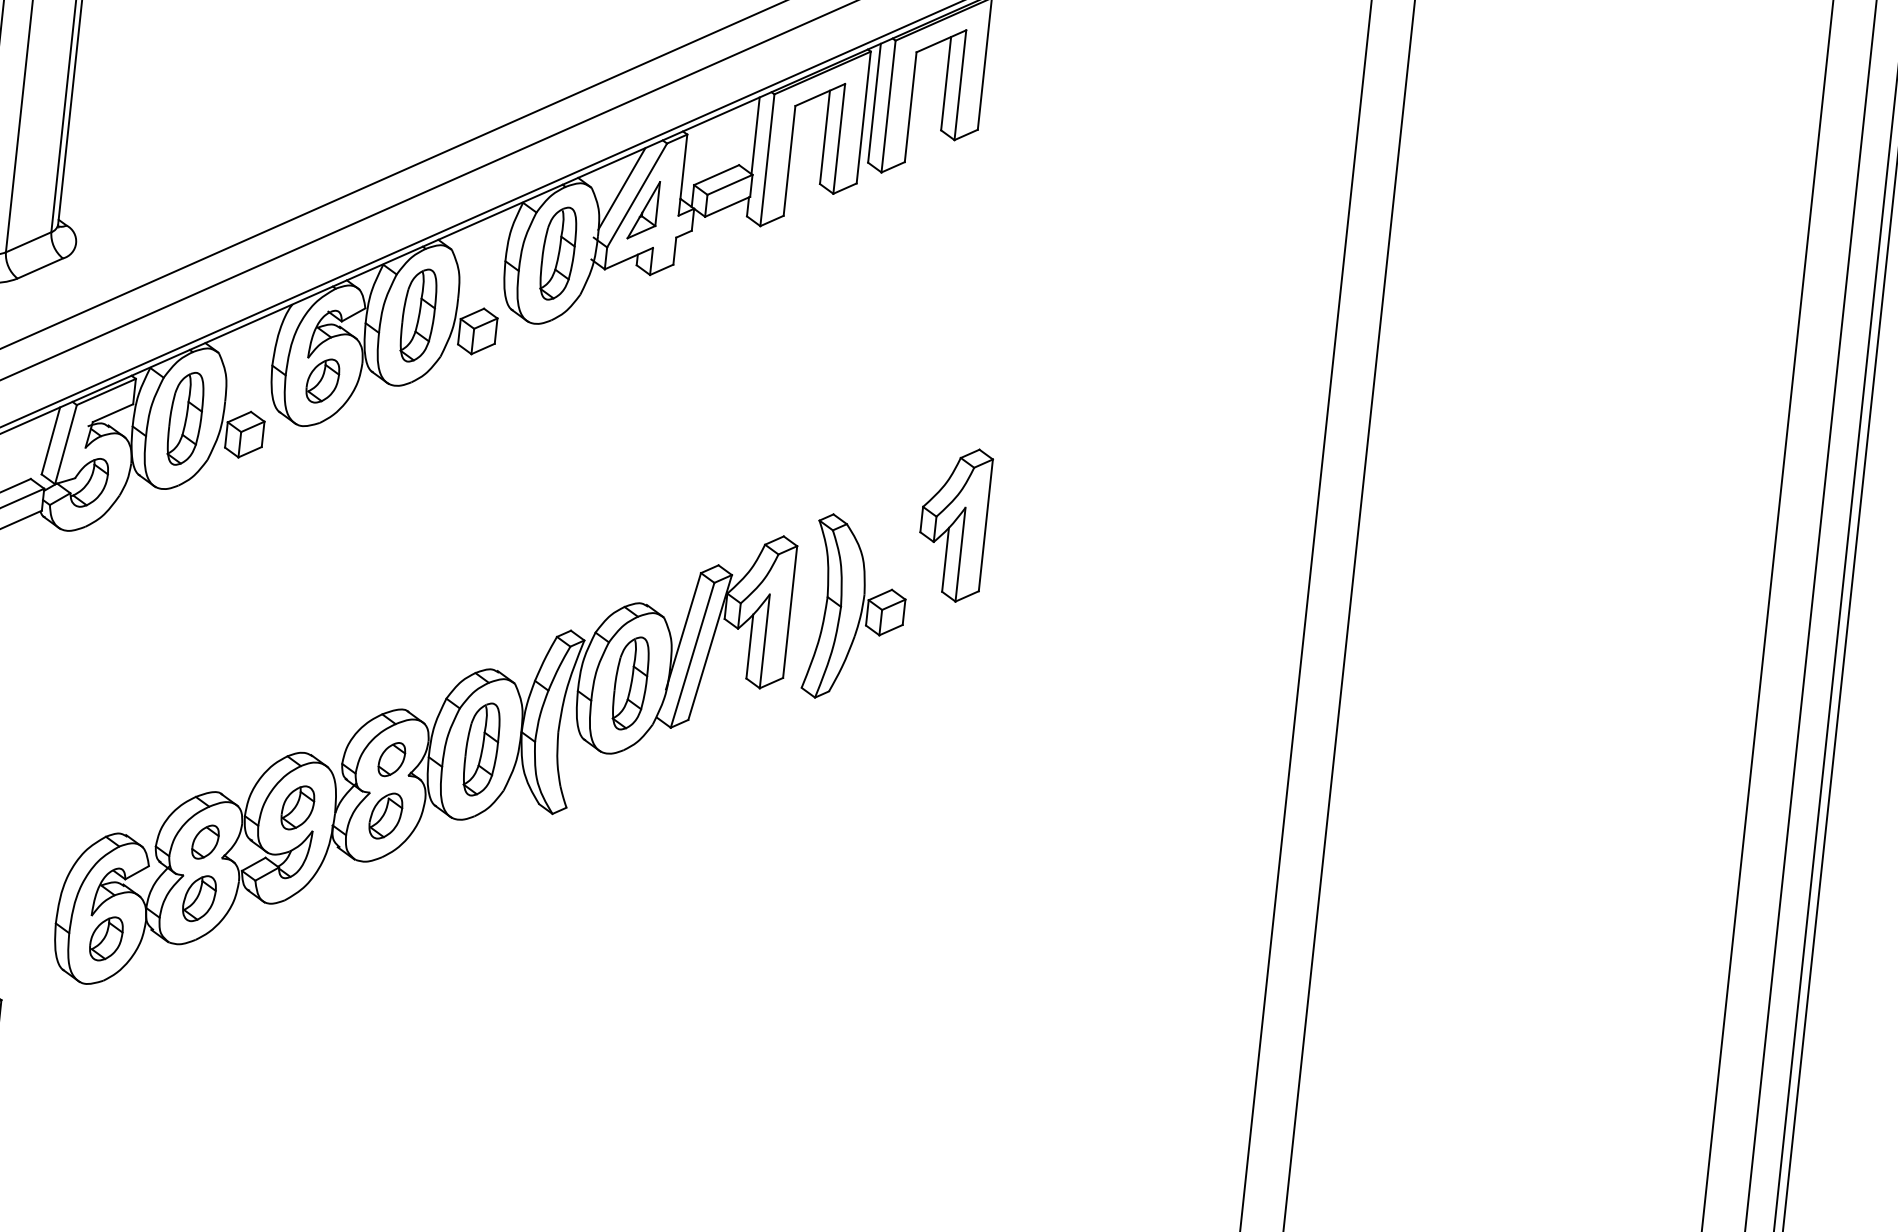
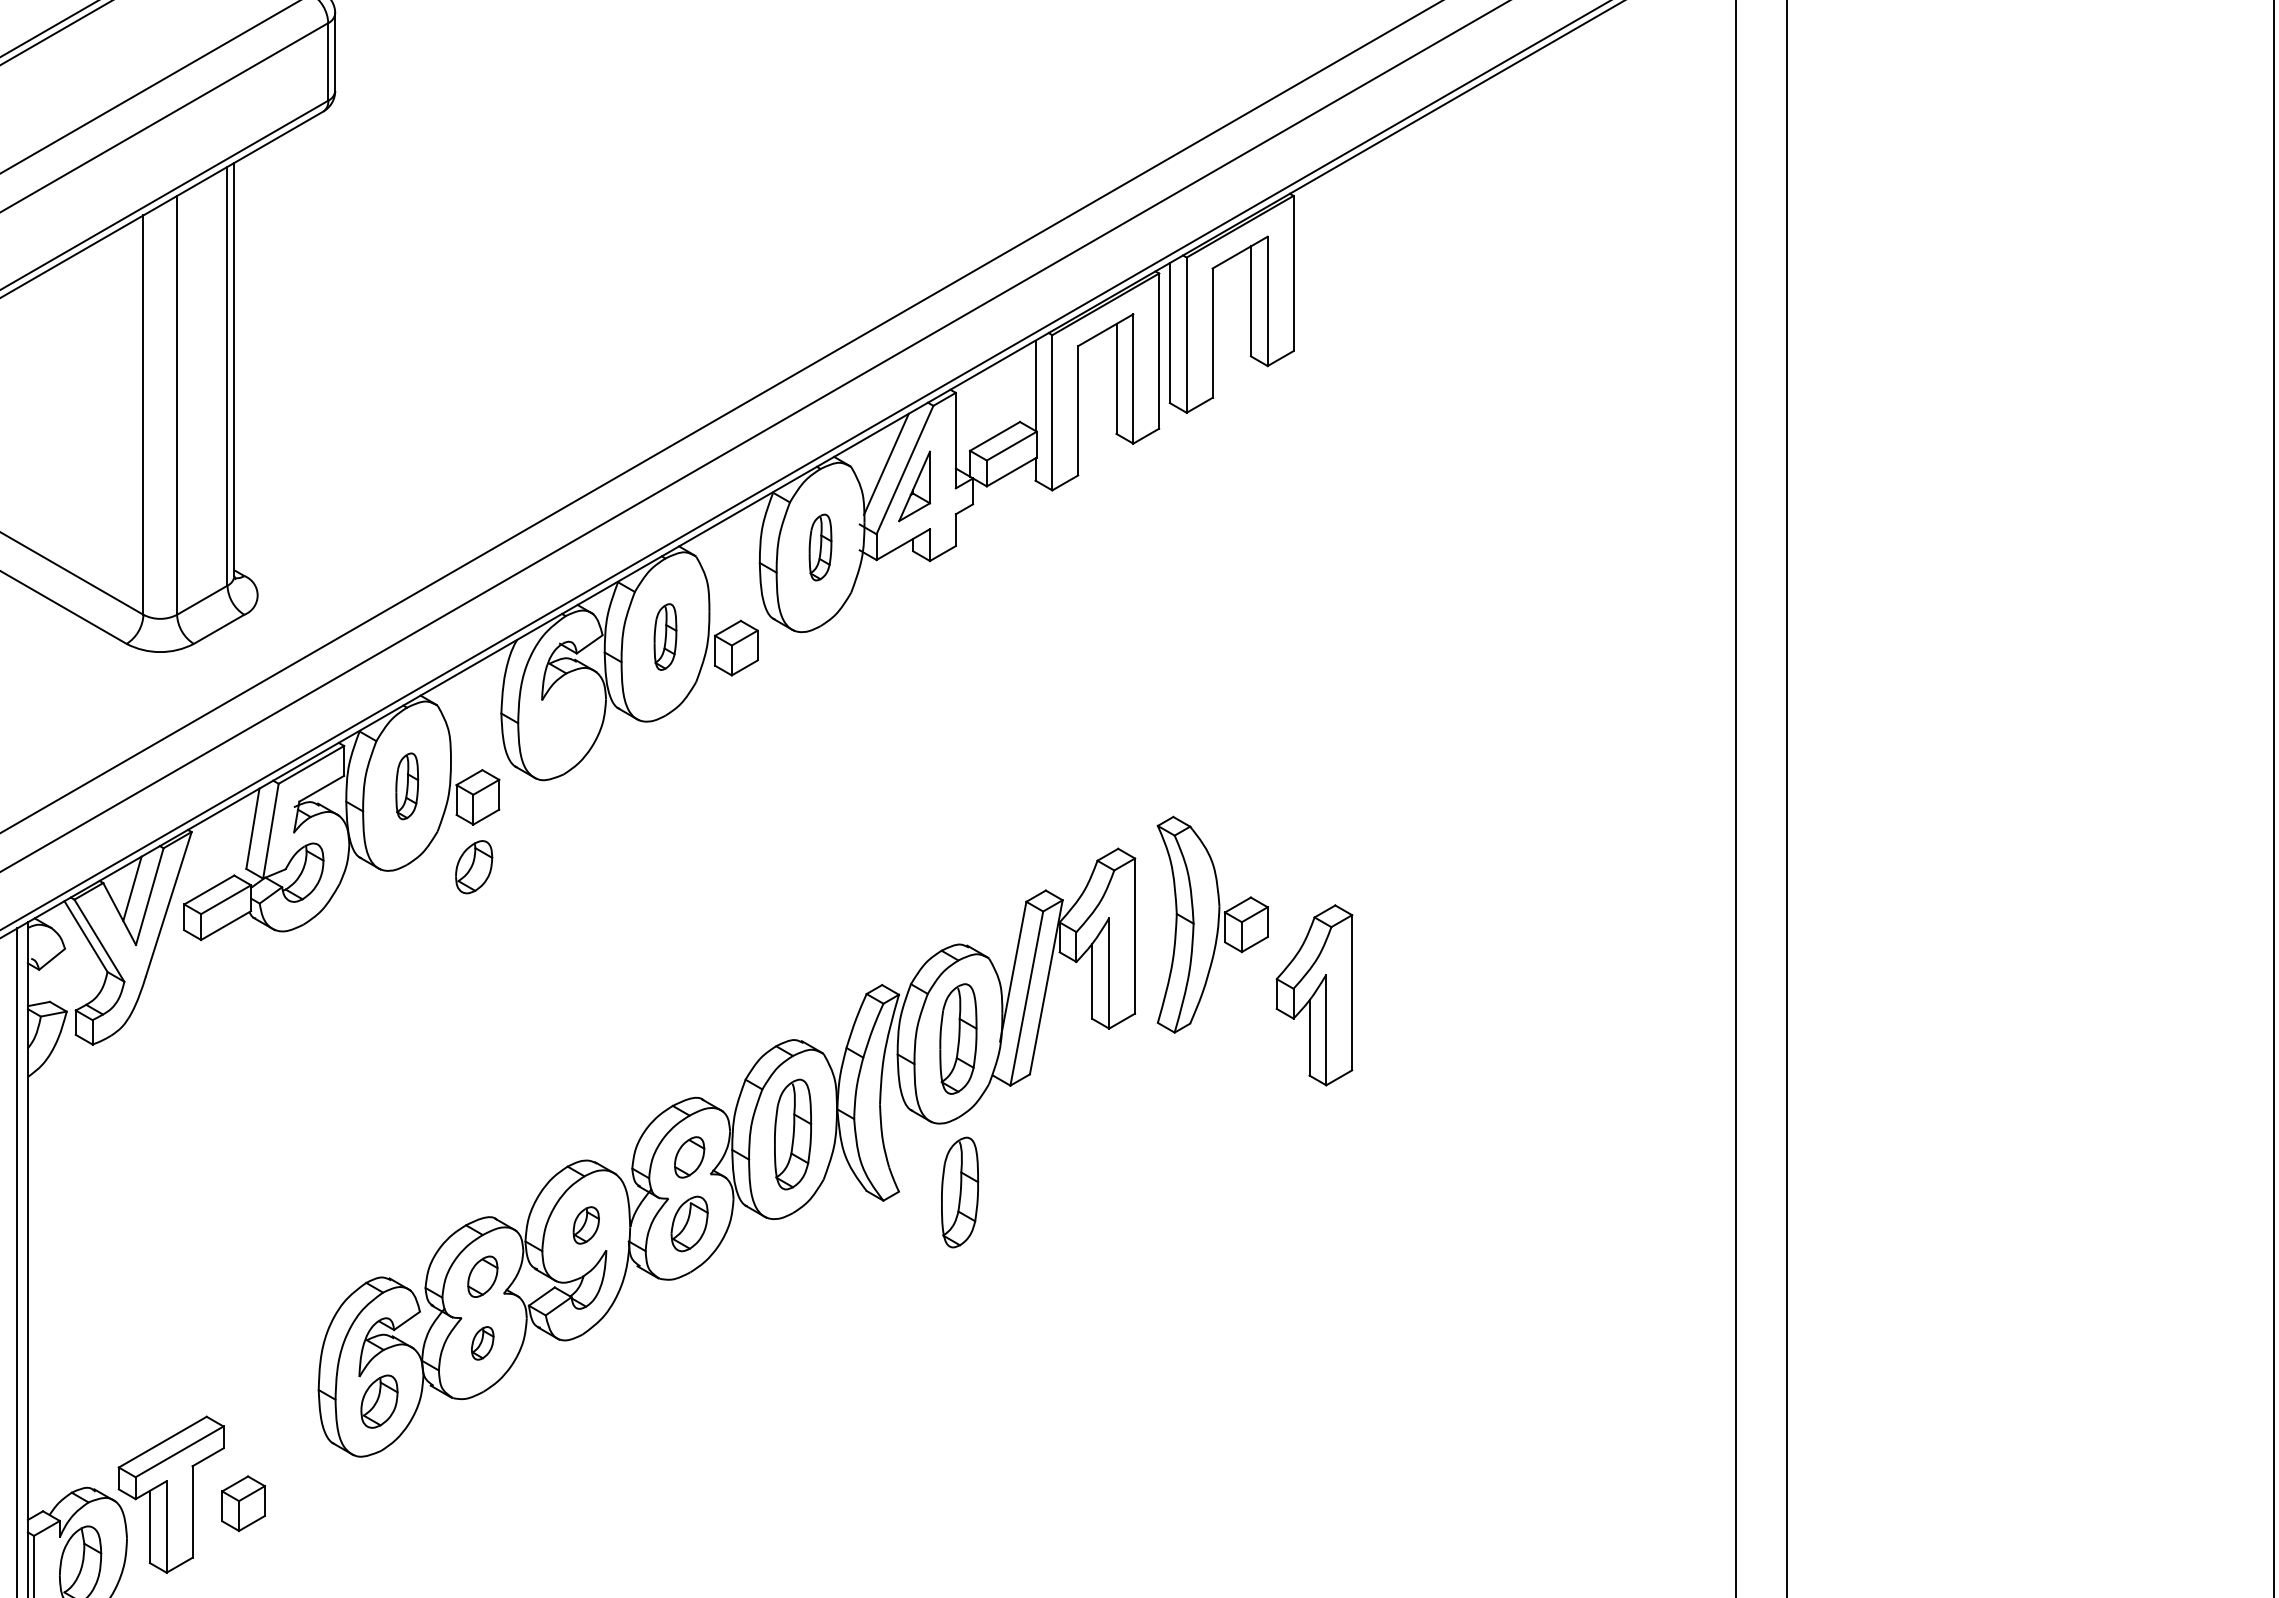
part: (558, 253) -> (820, 547), size x0.6
part: (418, 315) -> (665, 636), size x0.6
part: (323, 381) -> (474, 867), moved
part: (185, 419) -> (407, 786), size x0.6
part: (953, 524) -> (1314, 995), moved
part: (298, 808) -> (586, 1225), size x0.7
part: (618, 813) -> (960, 1192), added
part: (199, 898) -> (482, 1343), size x0.6

